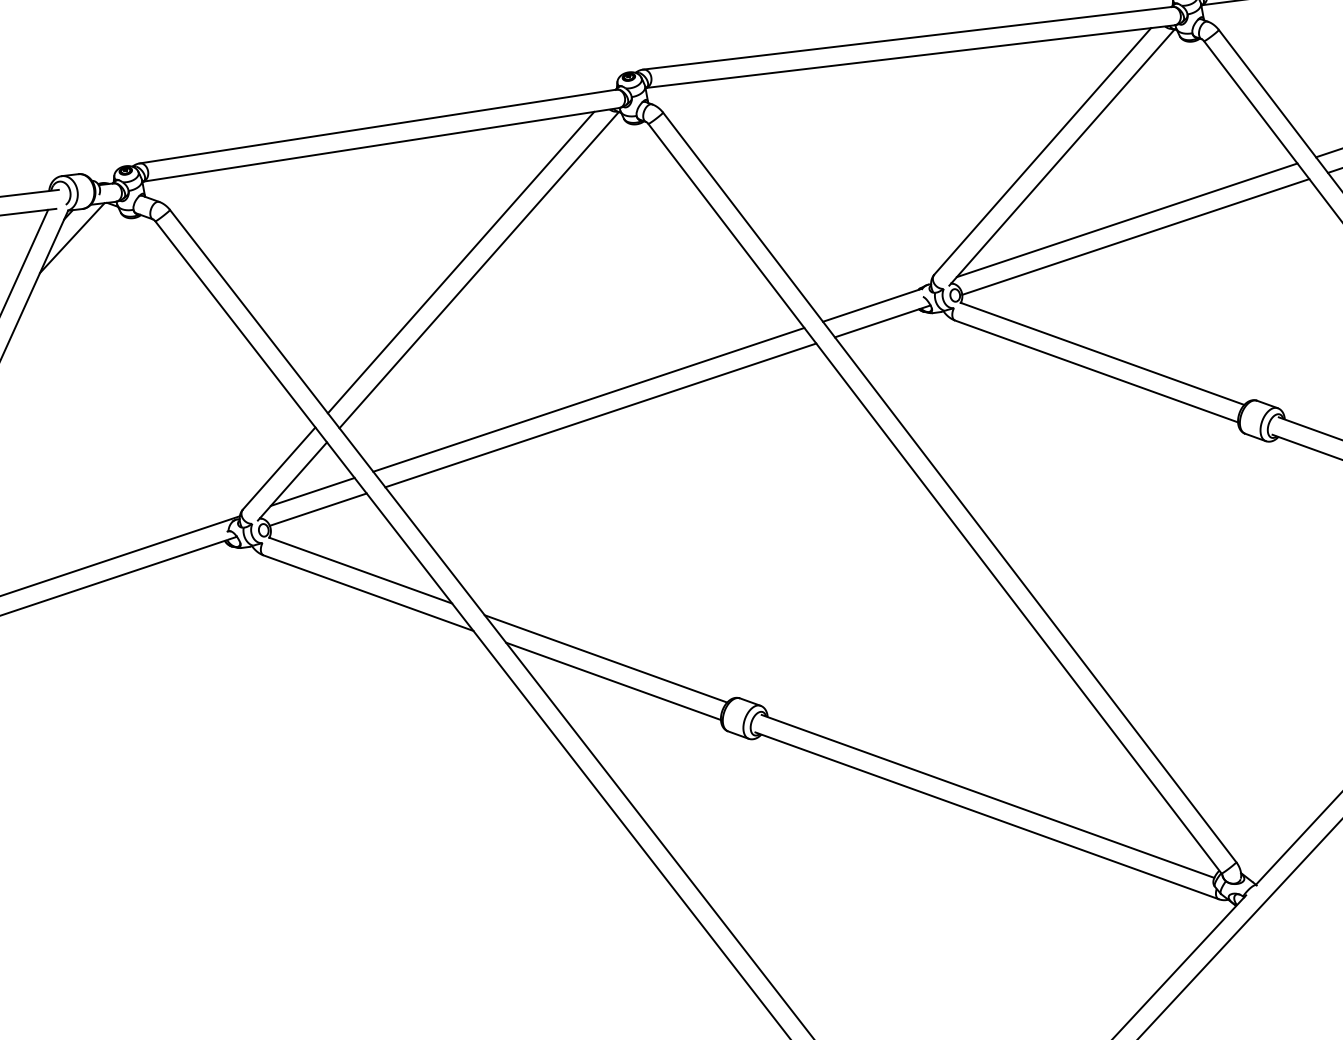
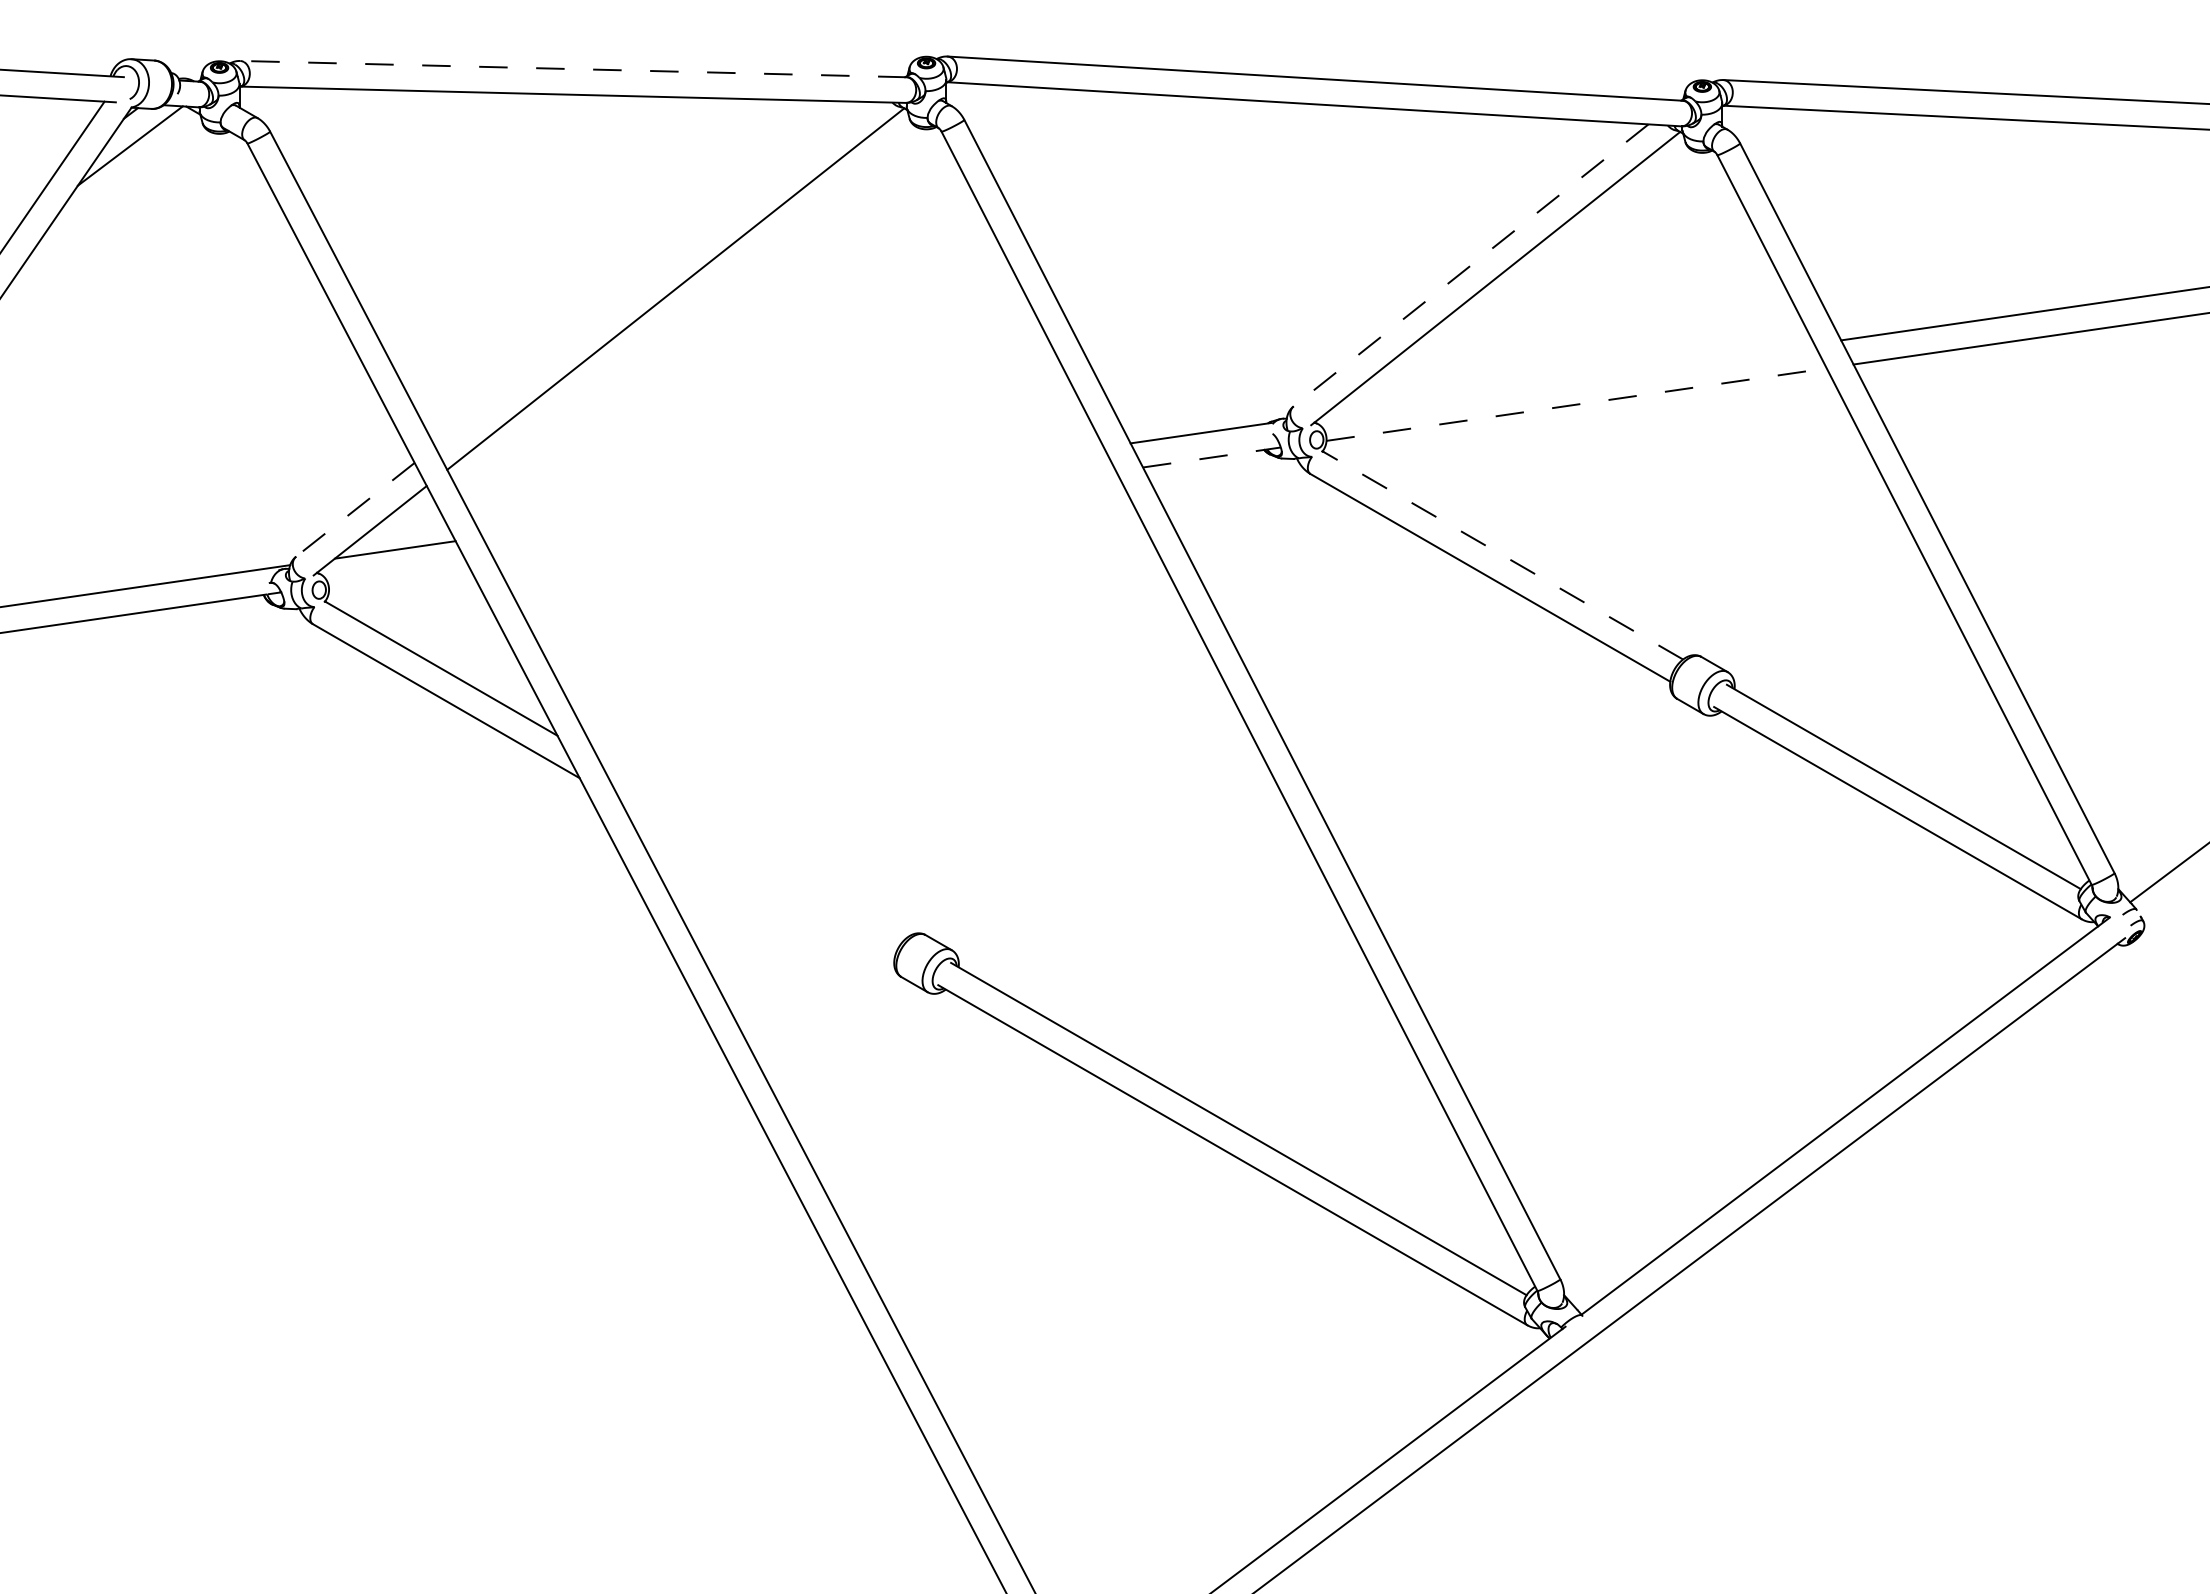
line: (377, 126) -> (572, 69), solid -> dashed
line: (1043, 151) -> (1471, 265), solid -> dashed
line: (1126, 220) -> (1568, 379), removed
line: (1135, 236) -> (1576, 404), solid -> dashed
line: (460, 262) -> (652, 274), removed
line: (882, 321) -> (1211, 457), solid -> dashed
line: (1103, 353) -> (1503, 555), solid -> dashed
line: (588, 400) -> (792, 492), removed
line: (600, 415) -> (805, 516), removed
line: (279, 468) -> (355, 510), solid -> dashed
line: (318, 509) -> (398, 575), removed
line: (605, 658) -> (752, 848), removed
line: (613, 681) -> (757, 880), removed

